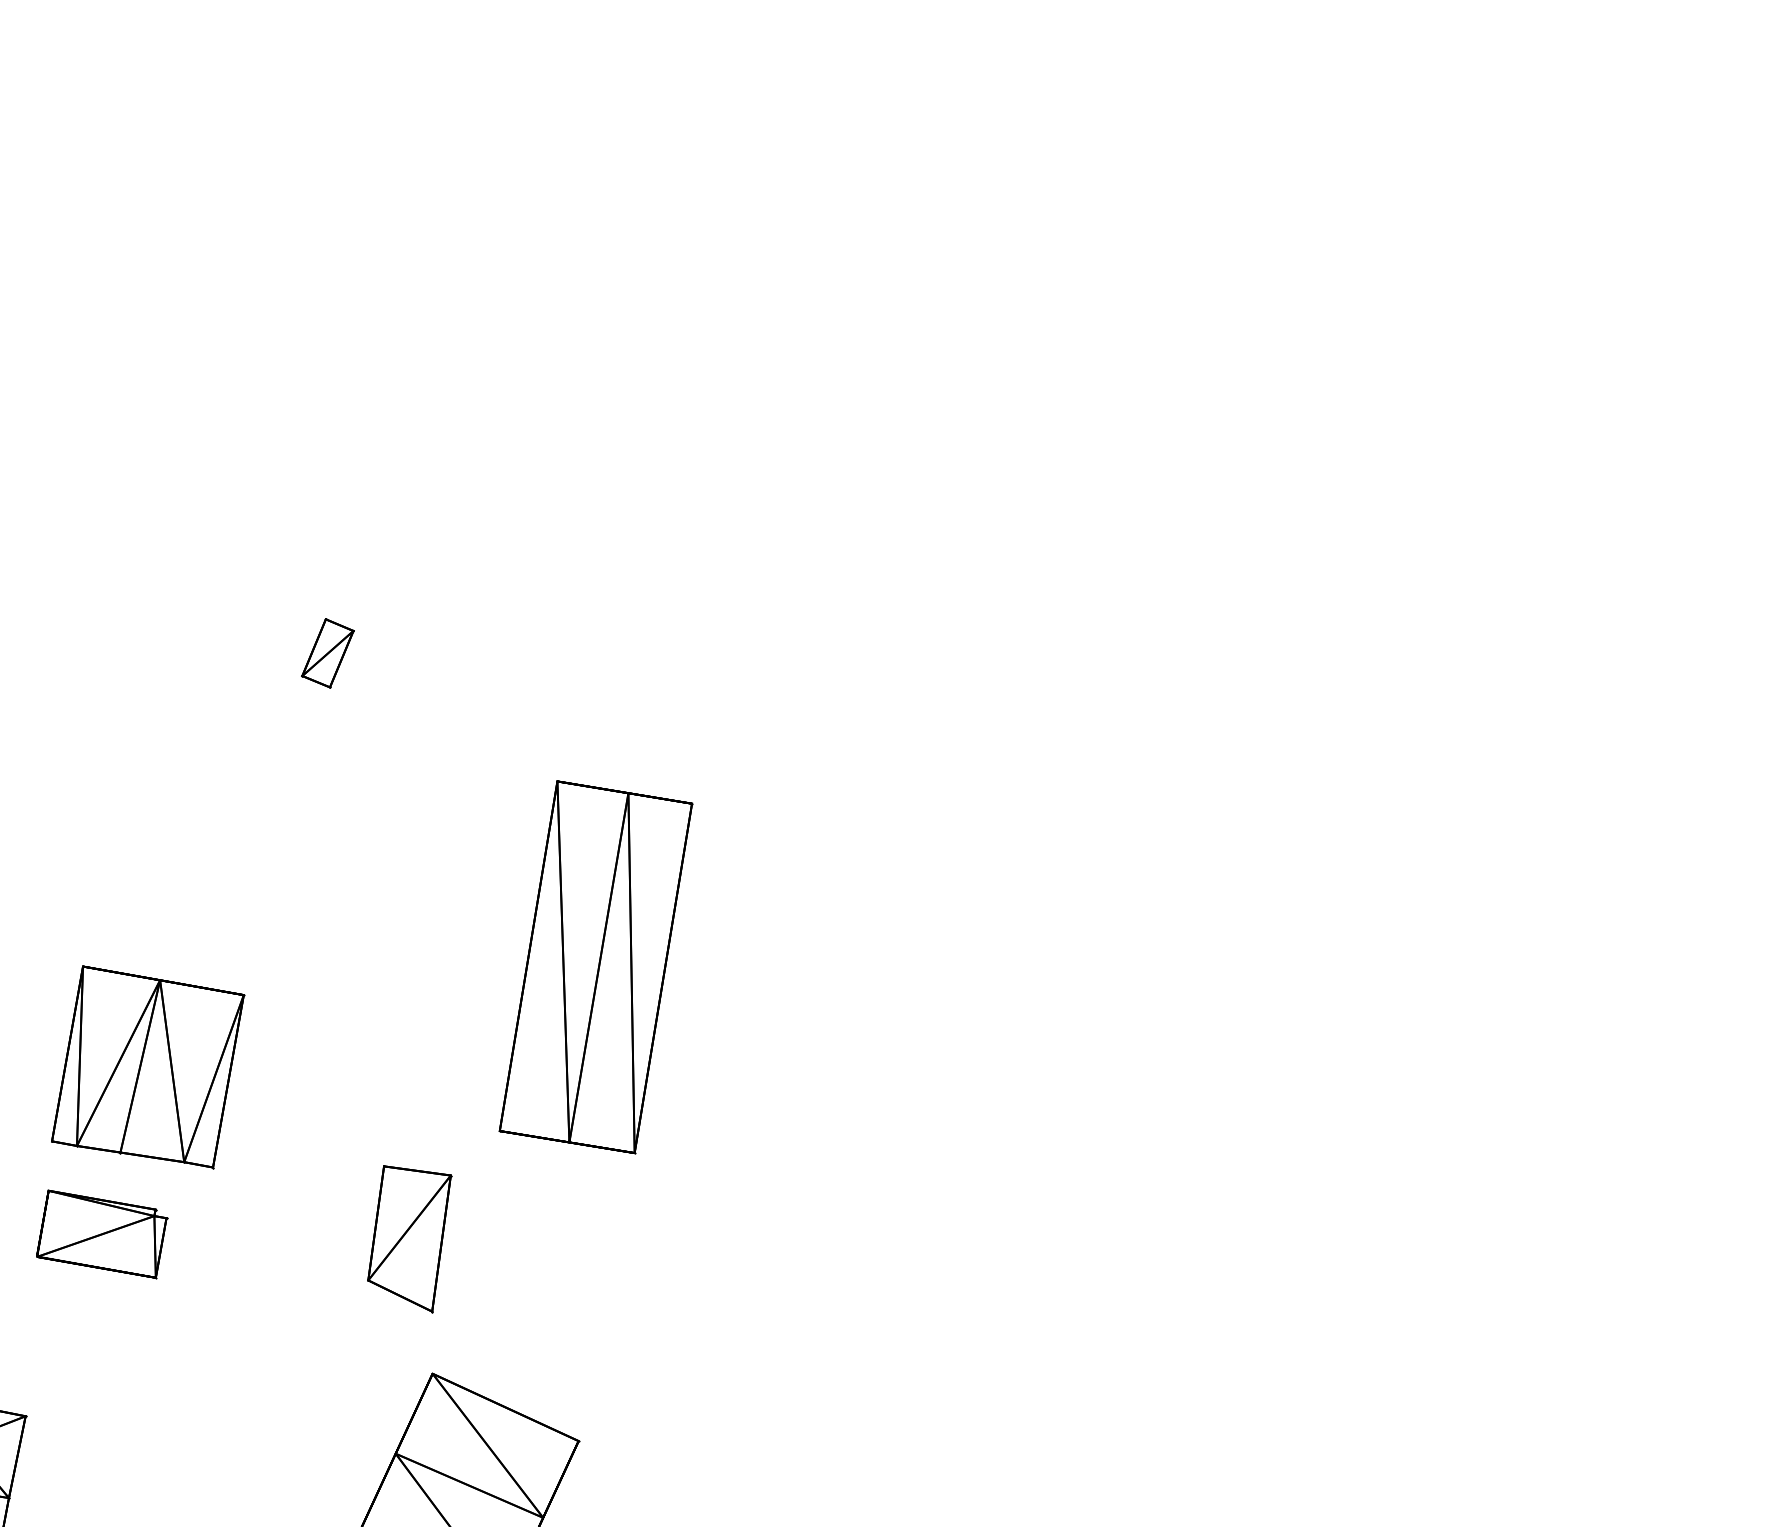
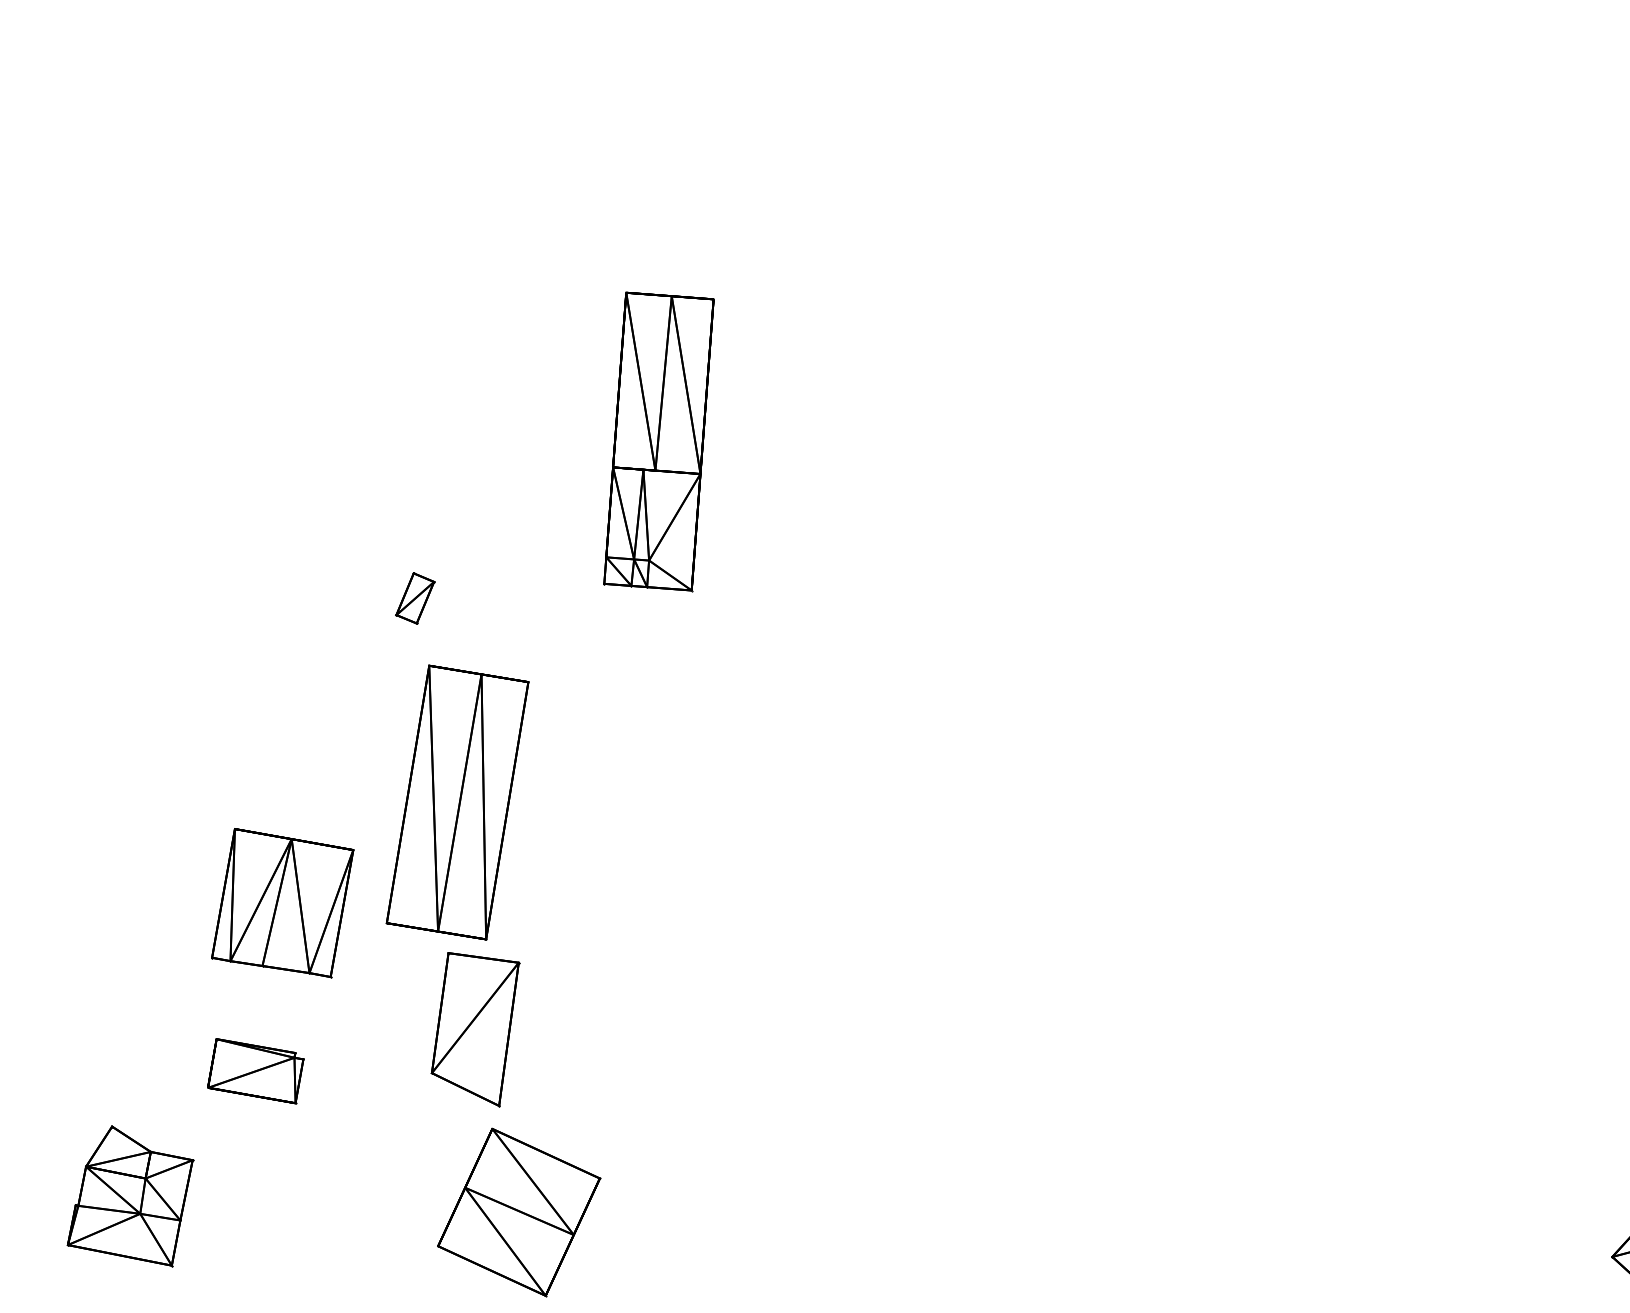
part: (658, 440) -> (658, 441), added
part: (595, 967) -> (457, 802), moved
part: (101, 1234) -> (255, 1071), moved
part: (409, 1238) -> (475, 1029), size x1.43

